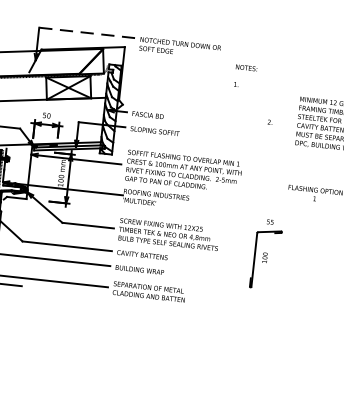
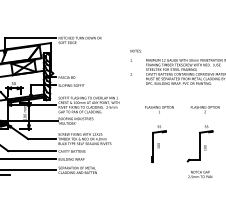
line: (87, 32) -> (30, 37), dashed -> solid
text: (244, 76) -> (135, 55), moved
part: (265, 255) -> (158, 144), moved

